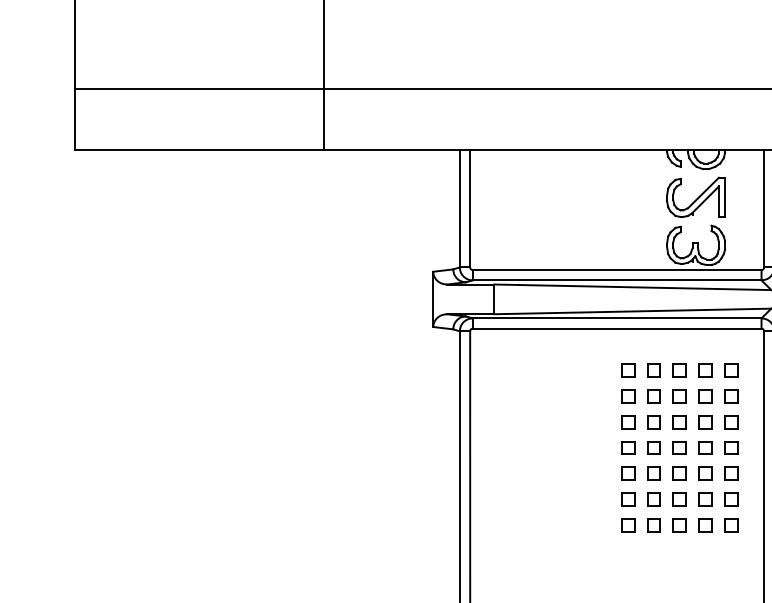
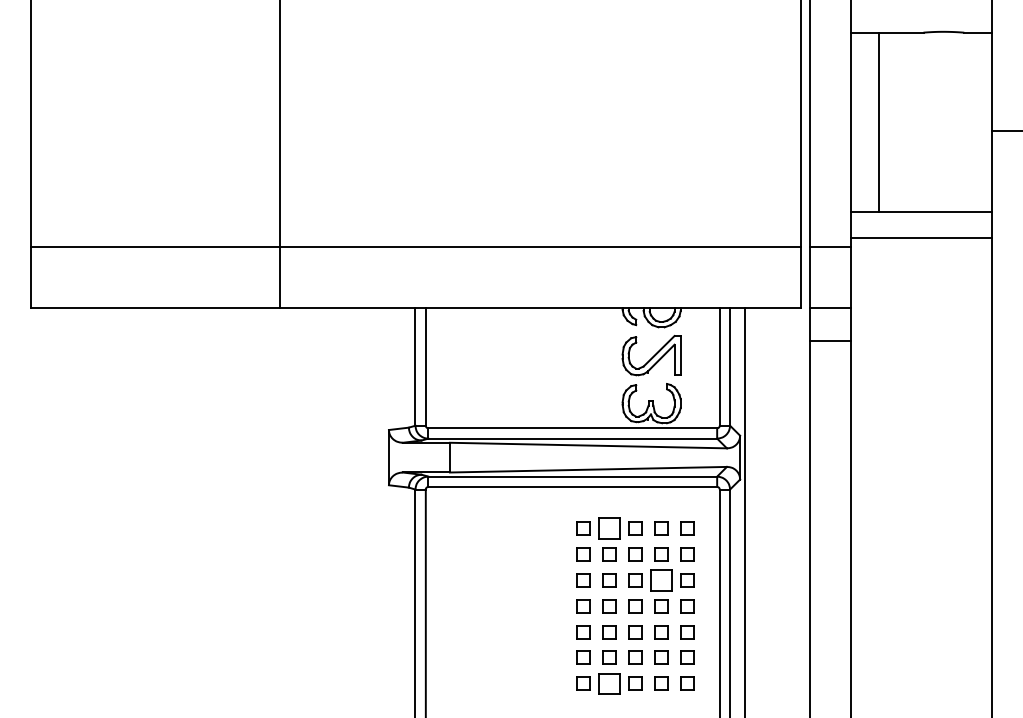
part: (653, 370) -> (609, 528), size x1.6
part: (705, 422) -> (661, 580), size x1.6
part: (653, 525) -> (609, 683), size x1.6

